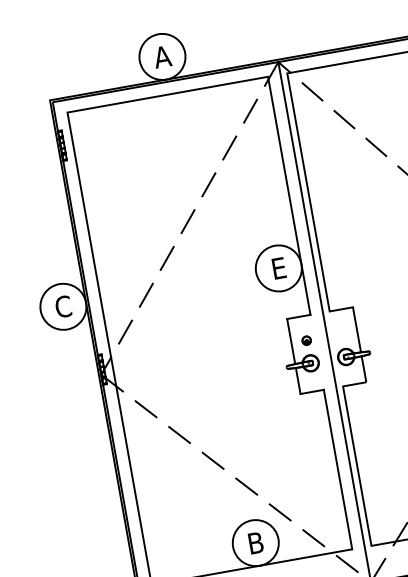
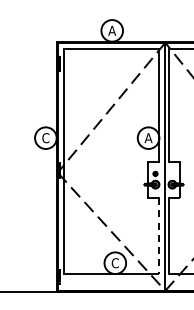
text: (278, 269) -> (148, 138), E -> A
line: (338, 470) -> (159, 236), solid -> dashed
text: (254, 544) -> (114, 263), B -> C

